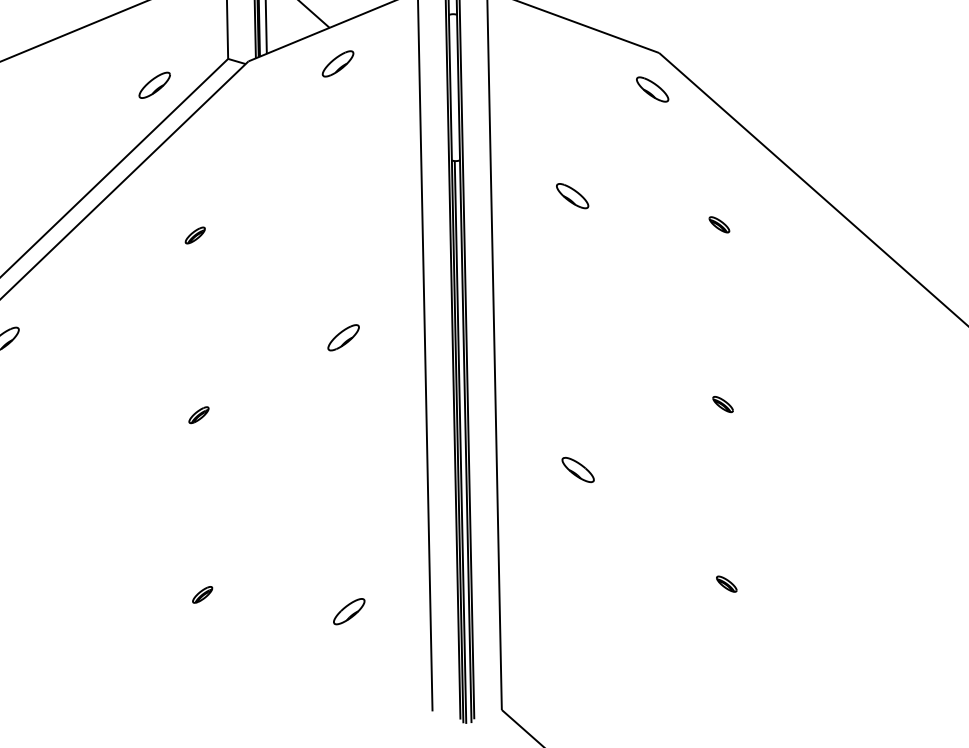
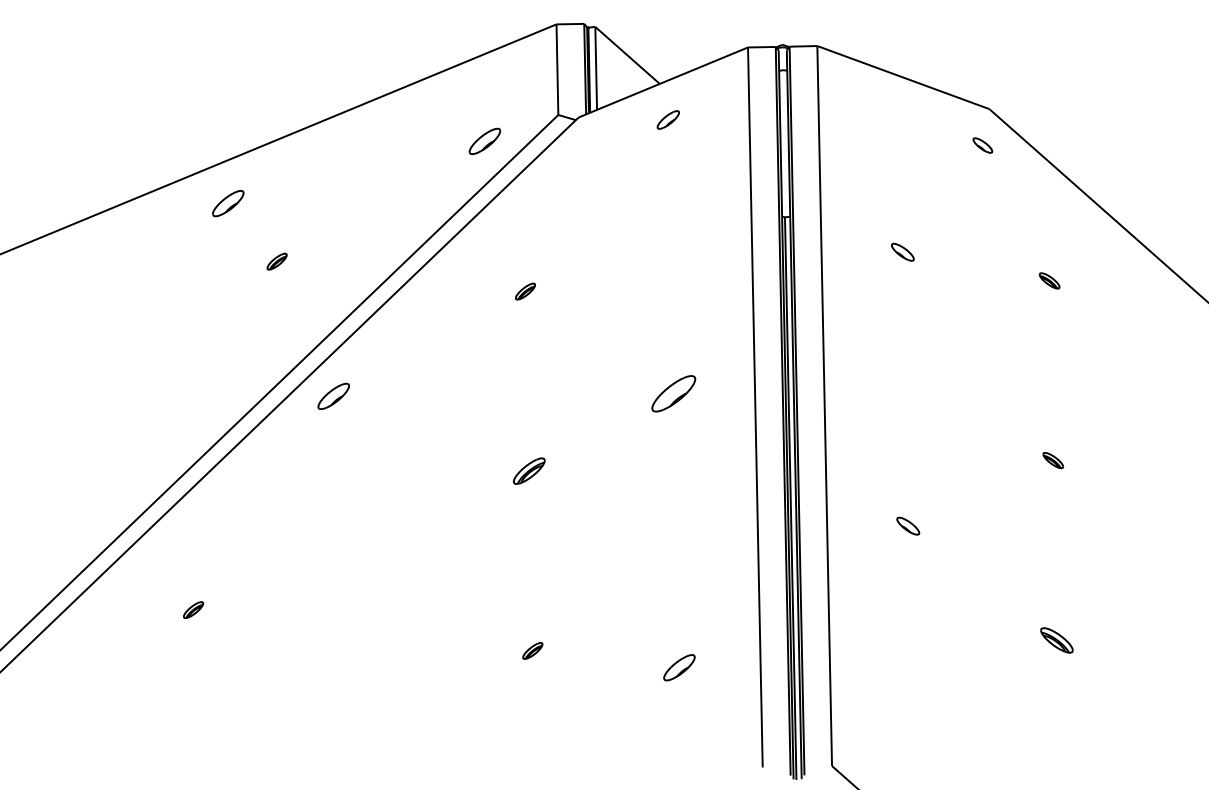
part: (338, 63) -> (668, 119), size x0.7
part: (652, 89) -> (982, 145), size x0.6
part: (572, 196) -> (902, 252), size x0.7
part: (343, 337) -> (673, 393), size x1.4
part: (198, 415) -> (528, 471), size x1.6
part: (577, 470) -> (907, 526), size x0.7
part: (726, 583) -> (1056, 639), size x1.6

